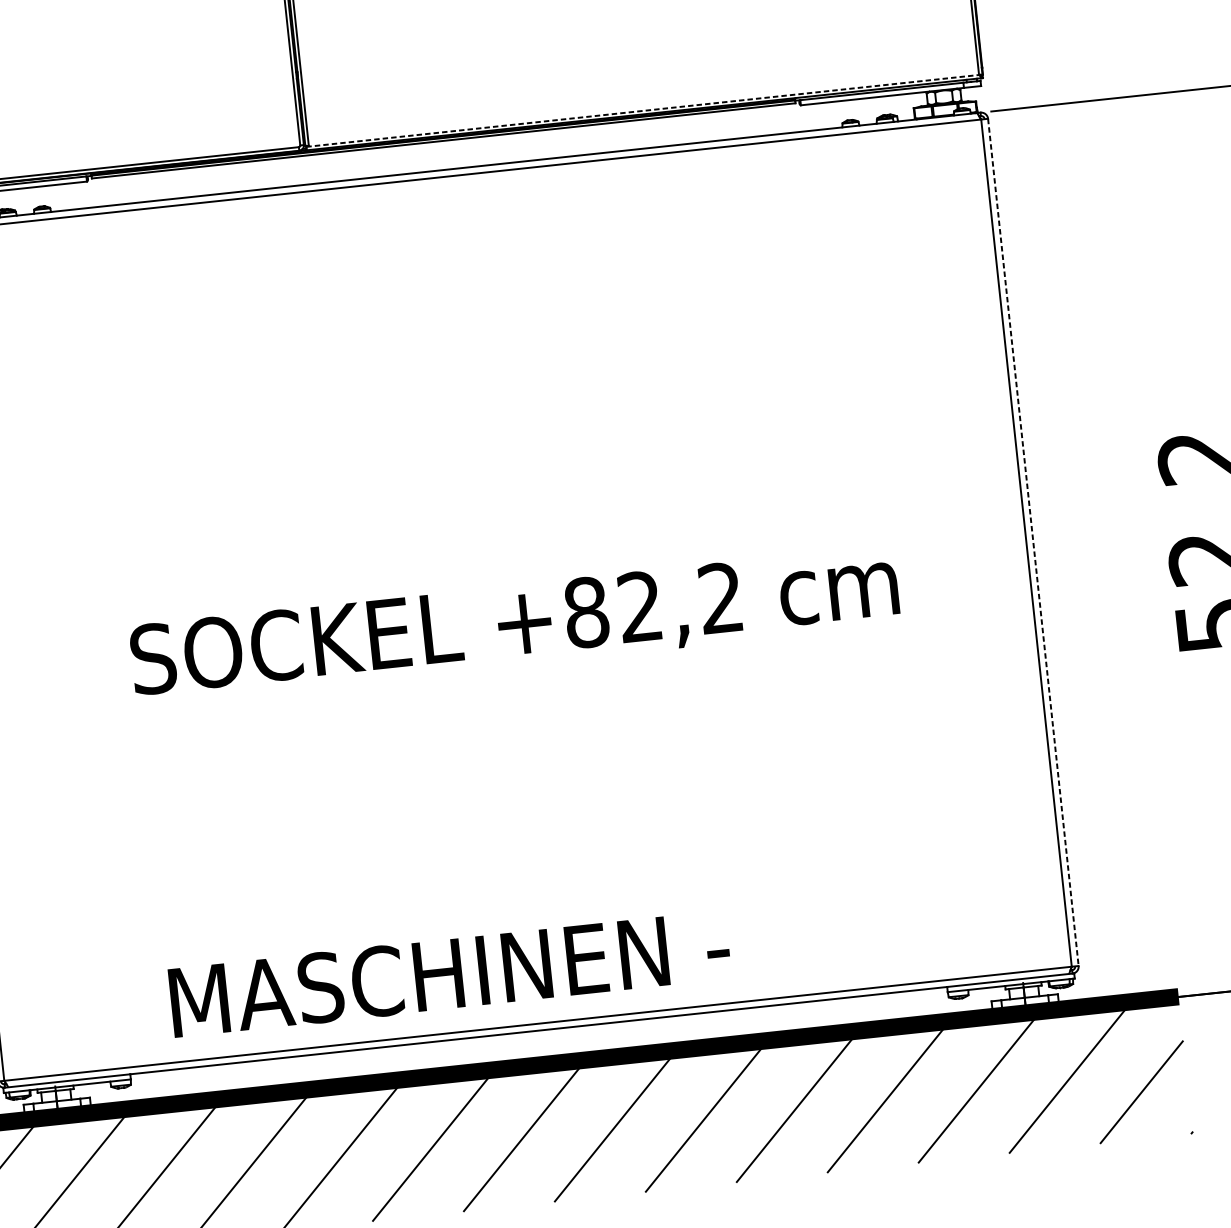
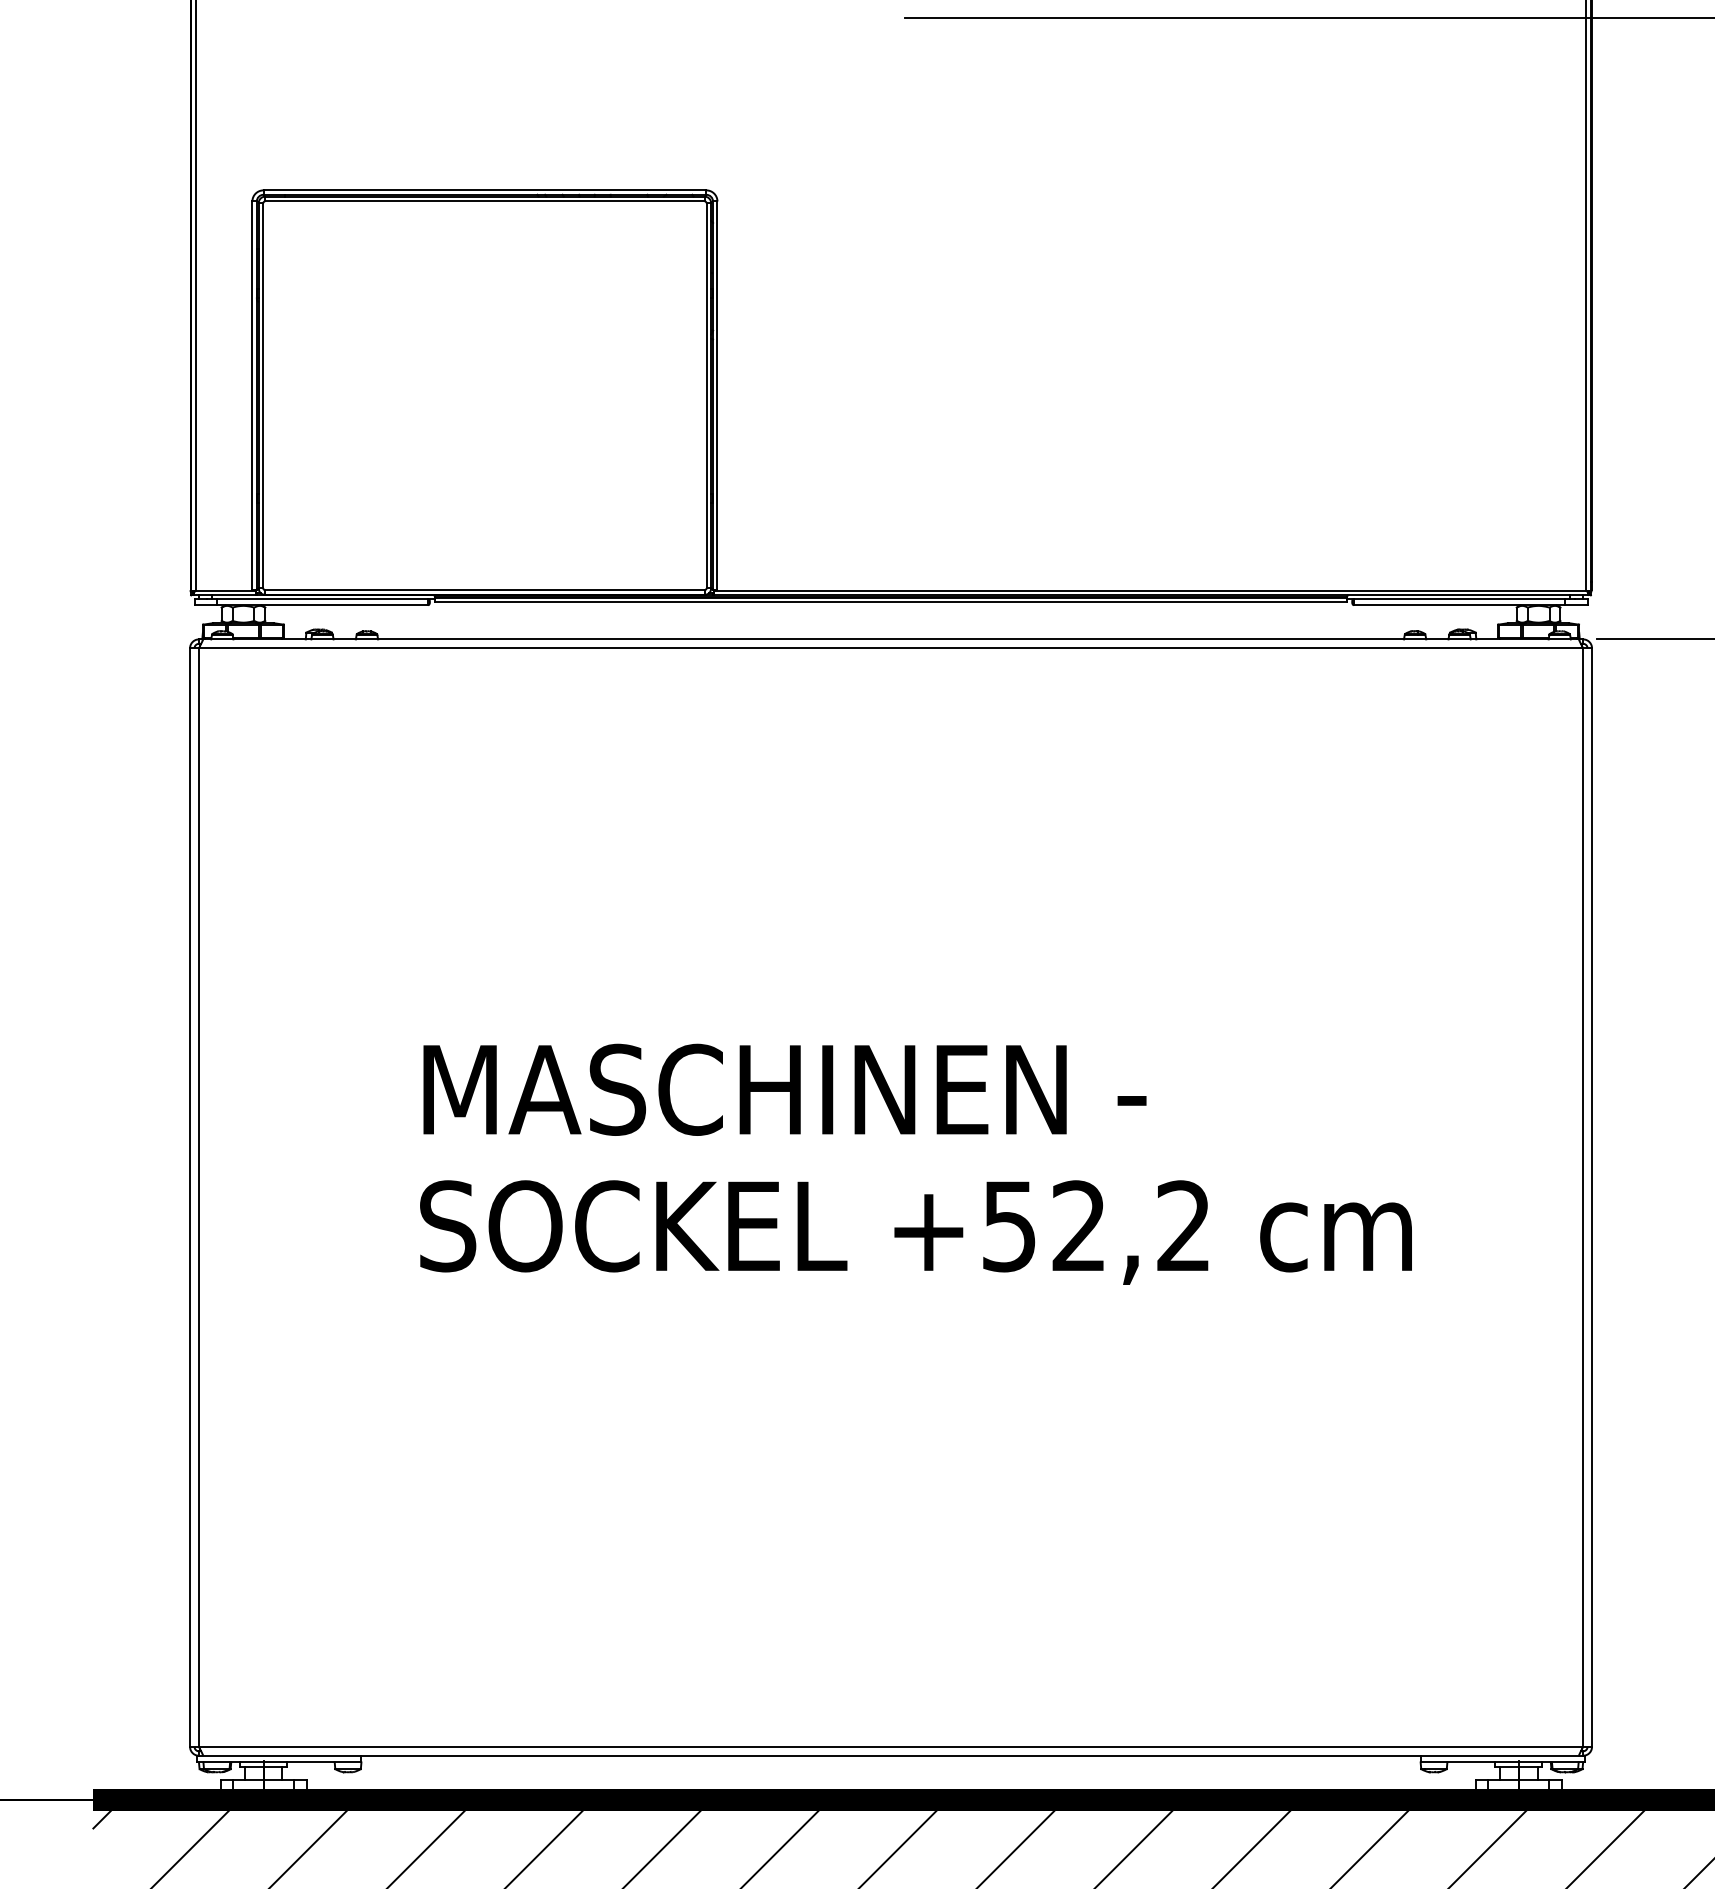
line: (642, 110) -> (1150, 590), dashed -> solid
line: (1033, 543) -> (1592, 1198), dashed -> solid
text: (586, 612) -> (1009, 1226), +82,2 -> +52,2
text: (449, 973) -> (784, 1089), moved

